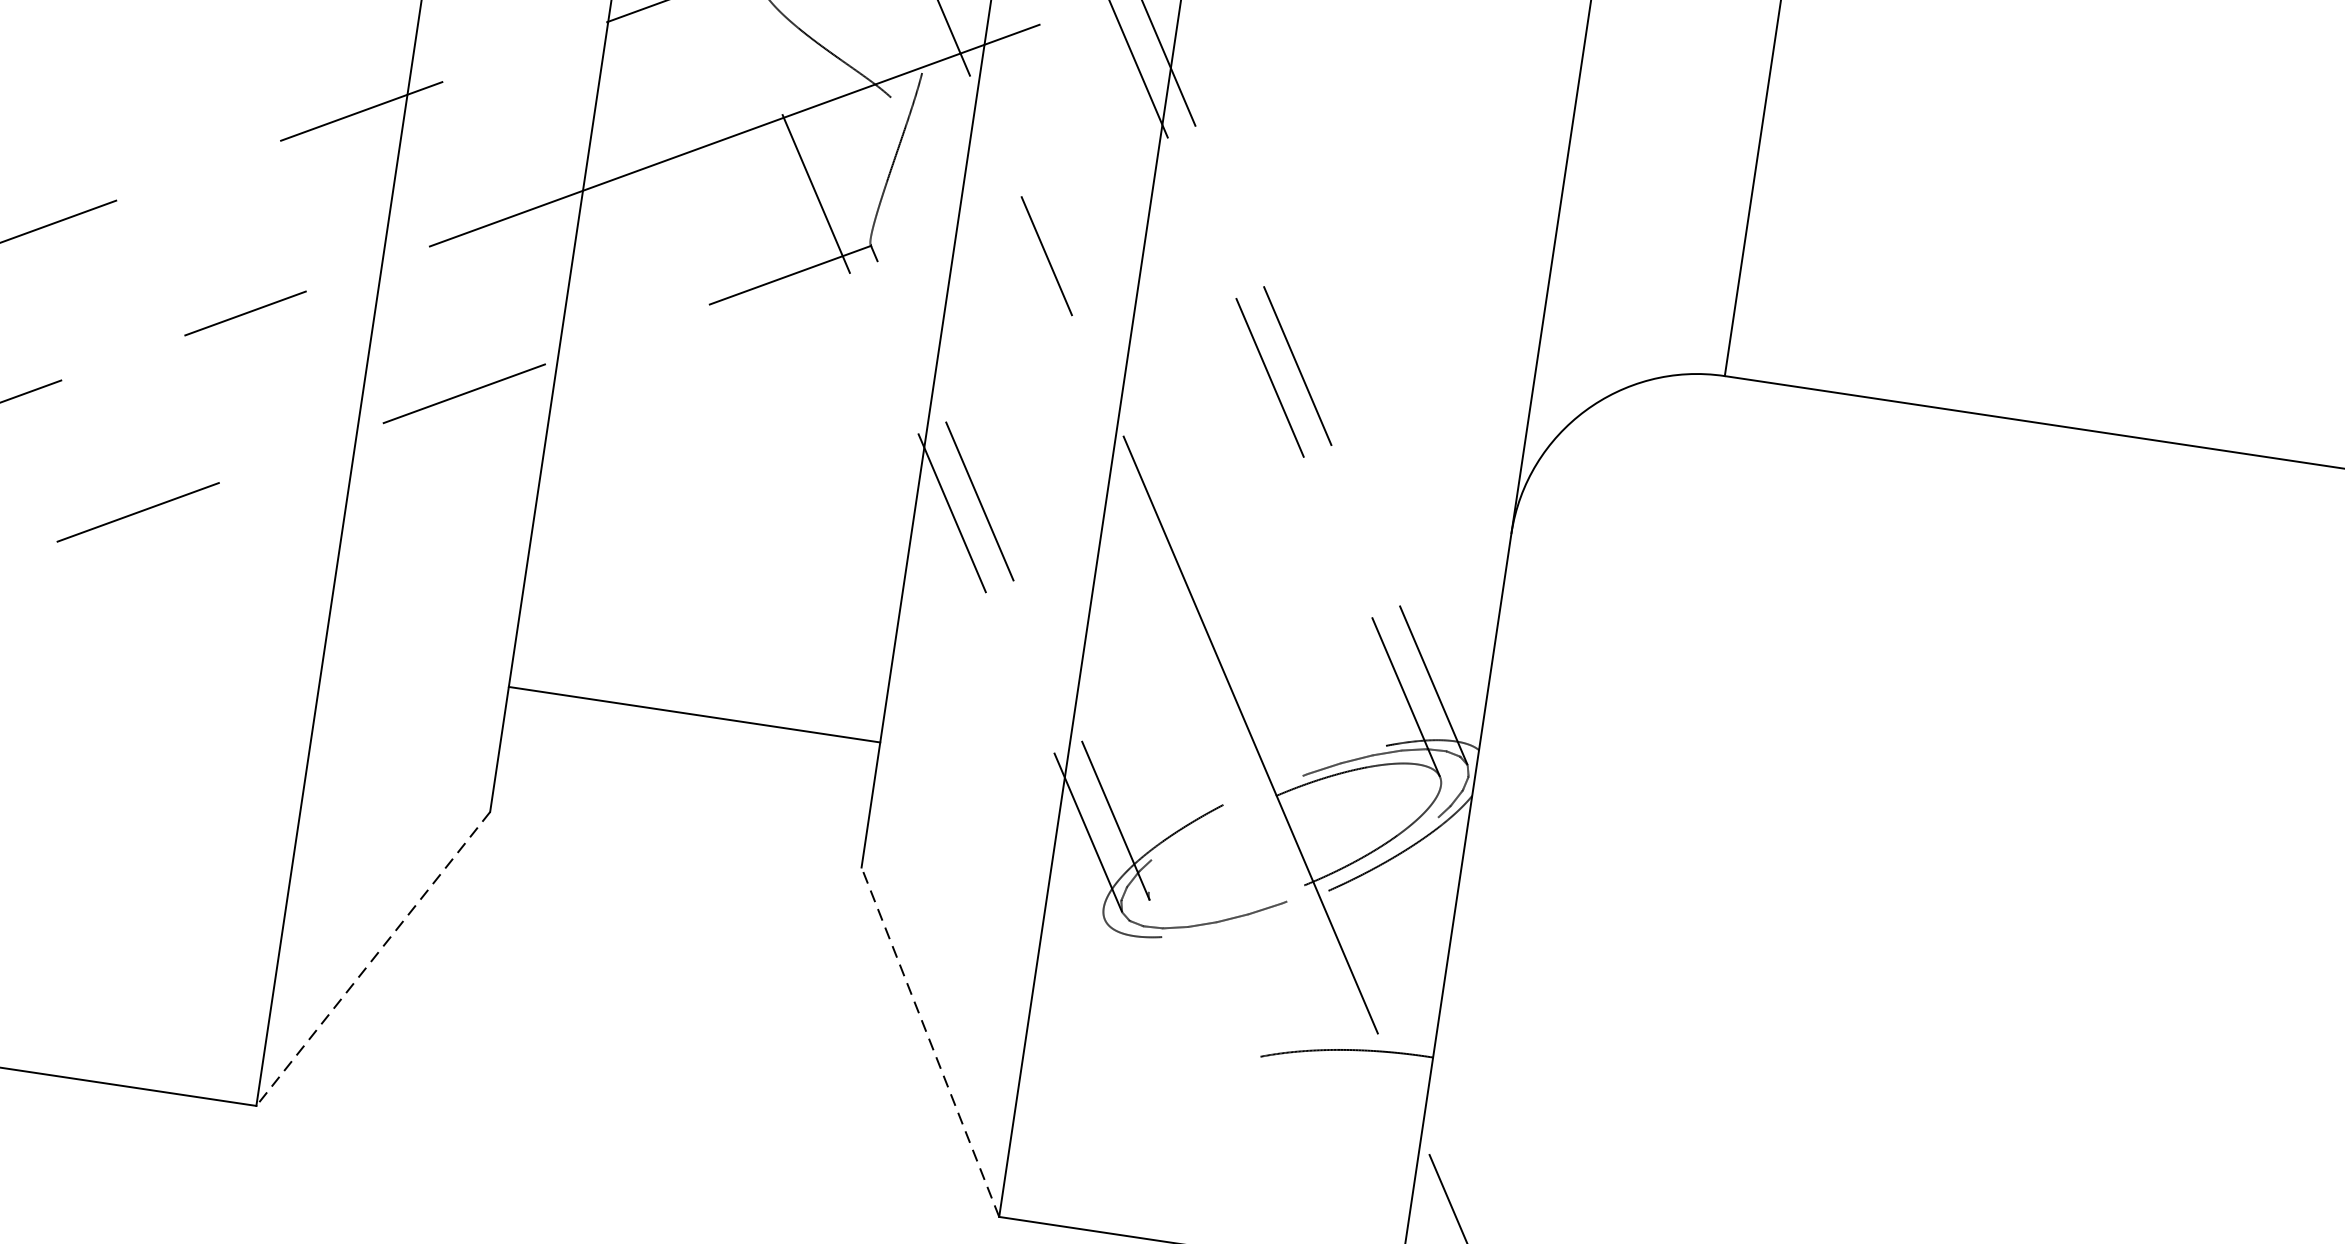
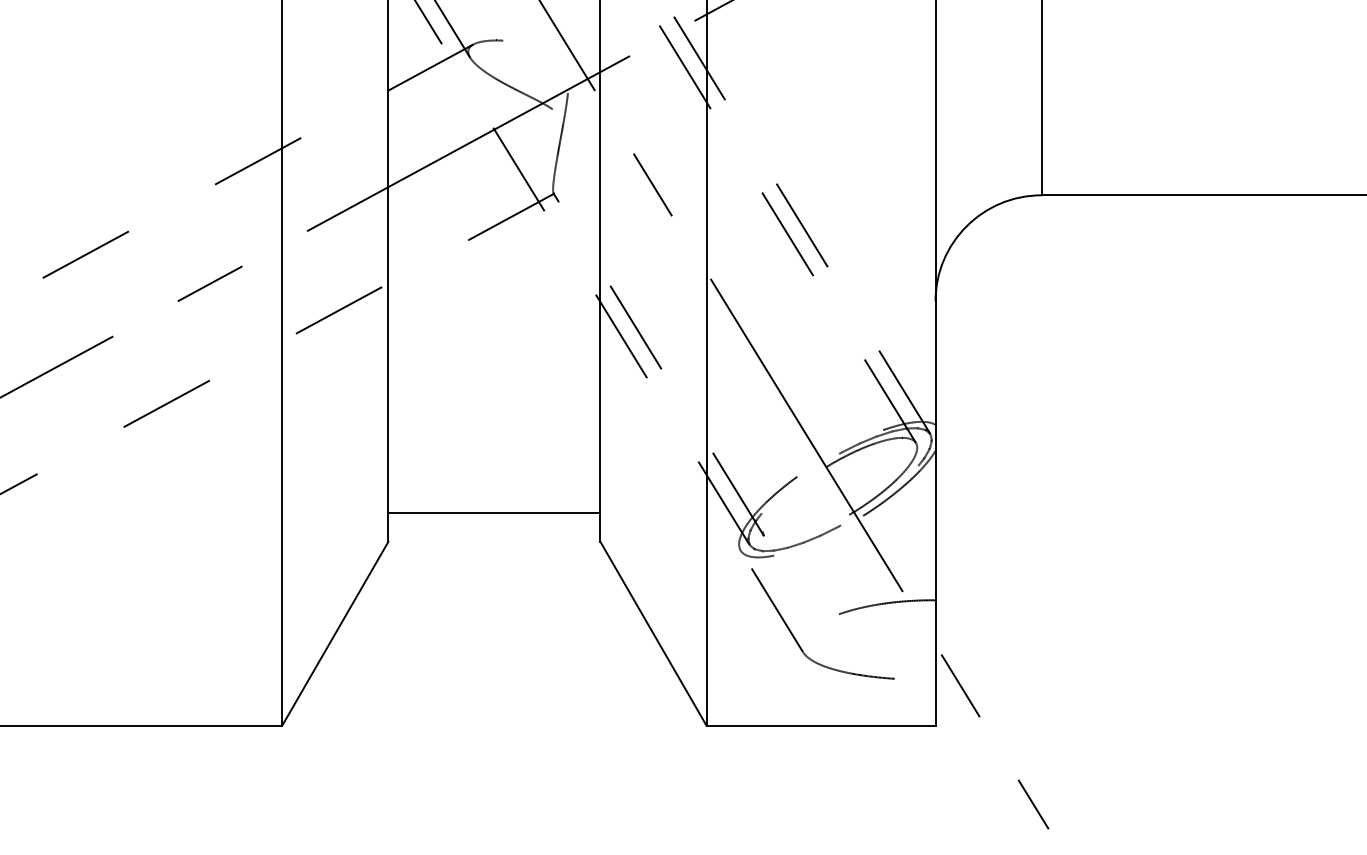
line: (694, 714) -> (494, 513), moved
line: (373, 960) -> (335, 634), dashed -> solid
line: (930, 1041) -> (653, 633), dashed -> solid
part: (1178, 1086) -> (795, 637), added

